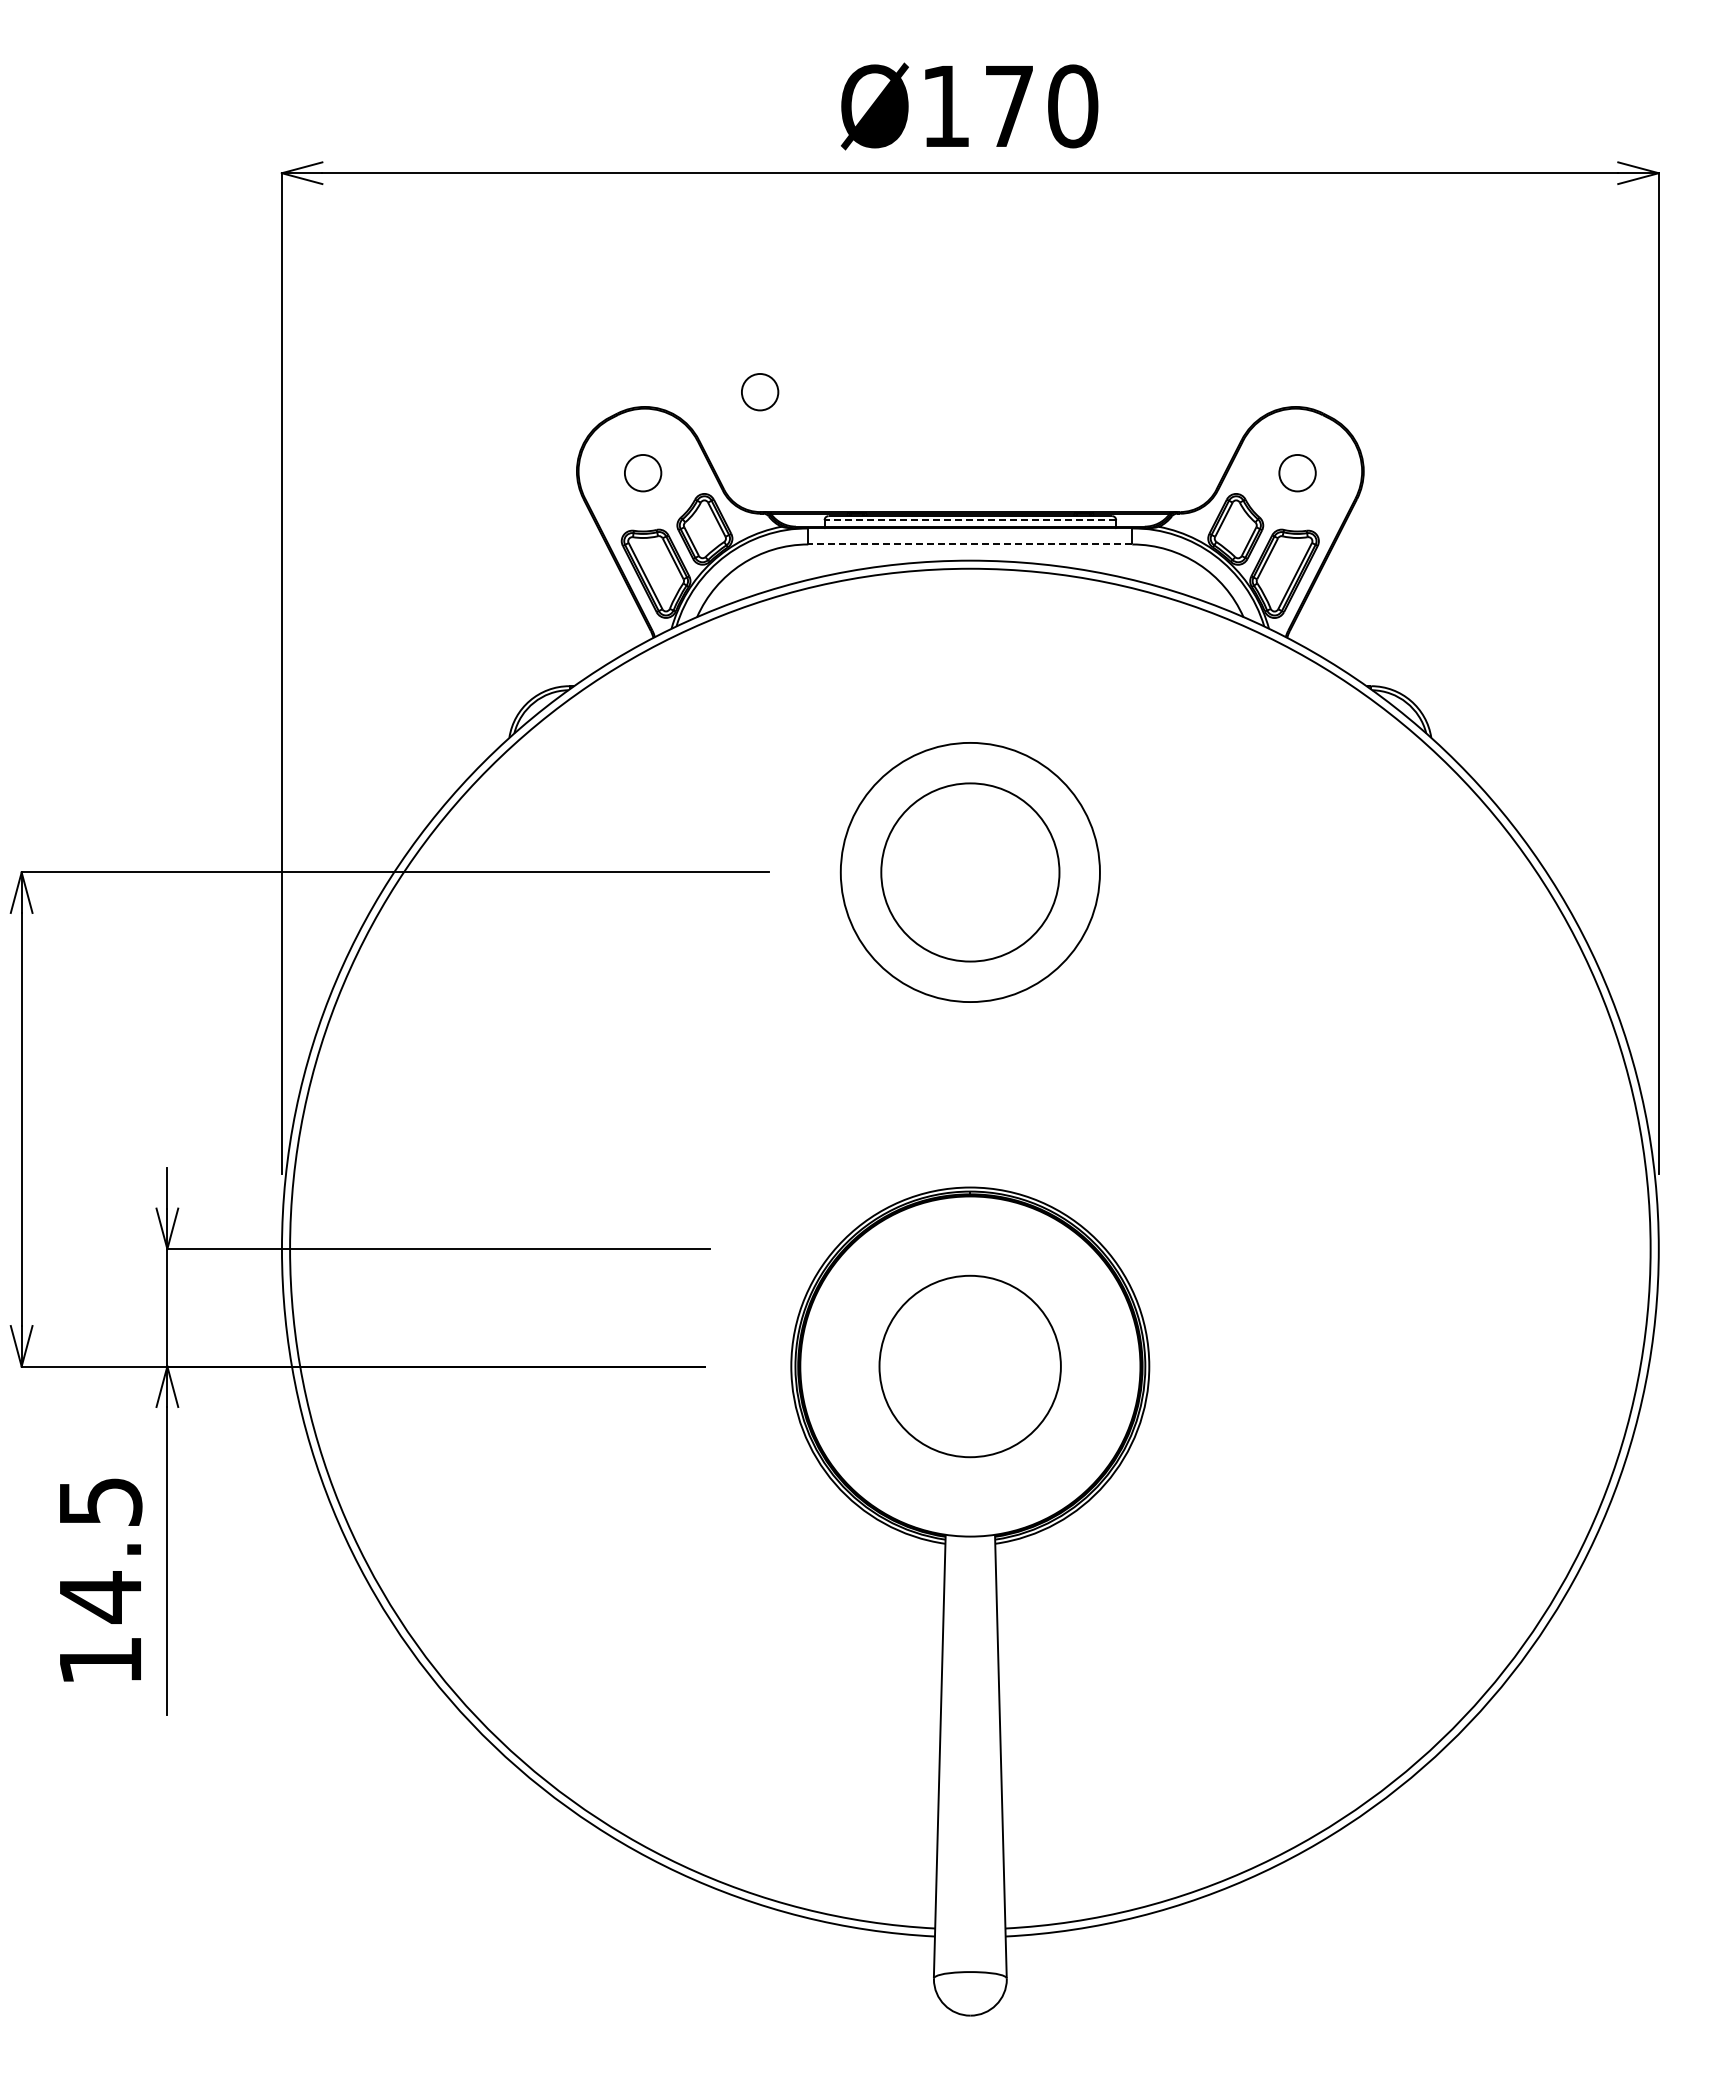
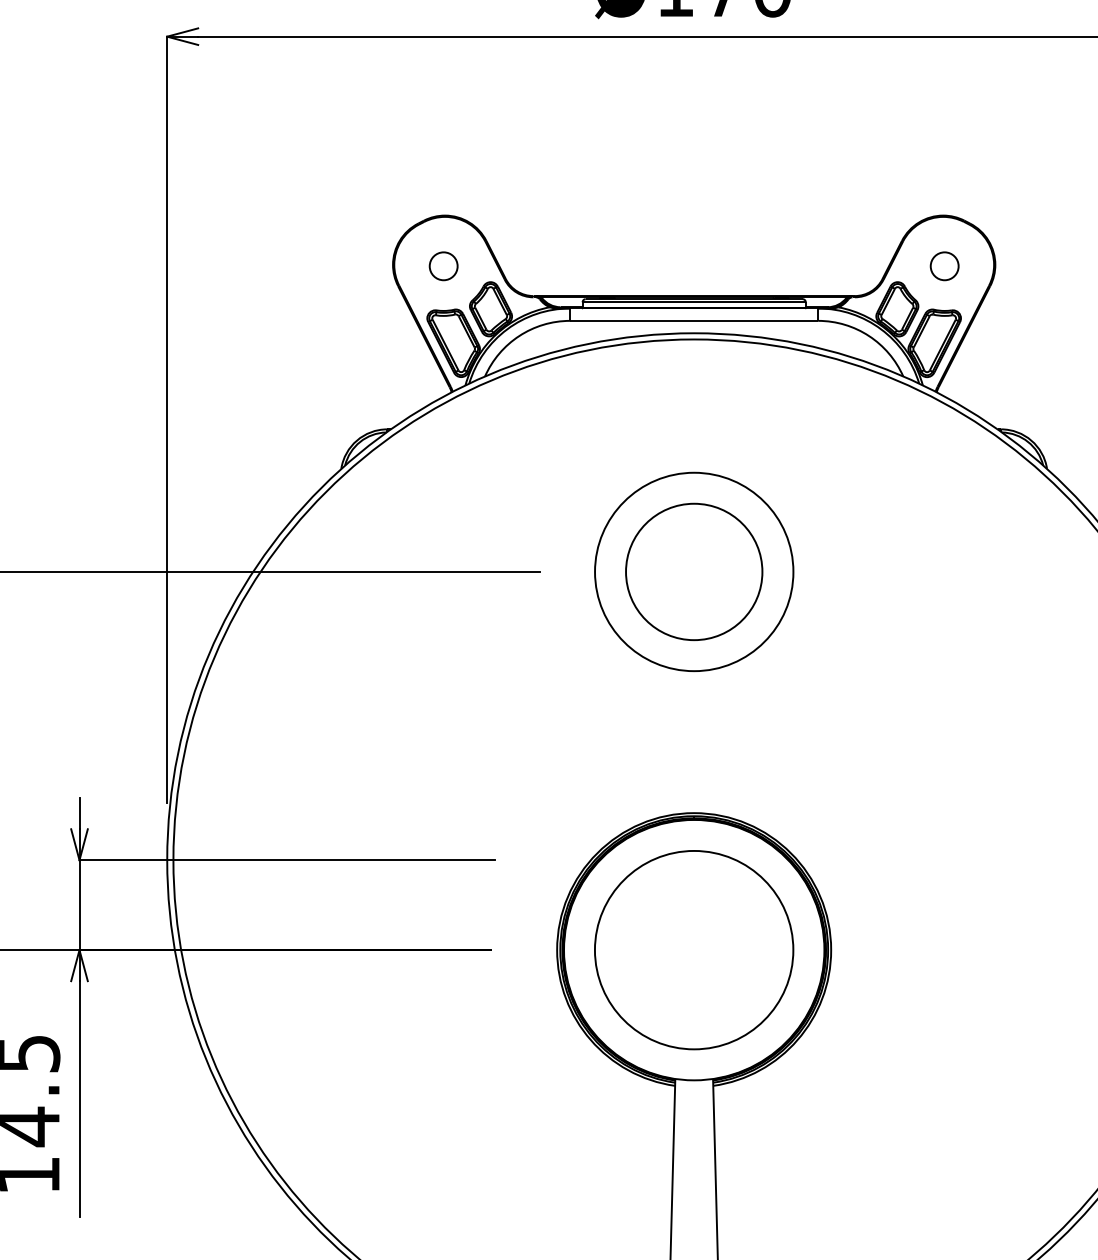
part: (760, 392) -> (533, 204), removed
line: (970, 520) -> (694, 302), dashed -> solid
line: (970, 544) -> (694, 320), dashed -> solid
part: (969, 1366) -> (693, 950), size x1.43

